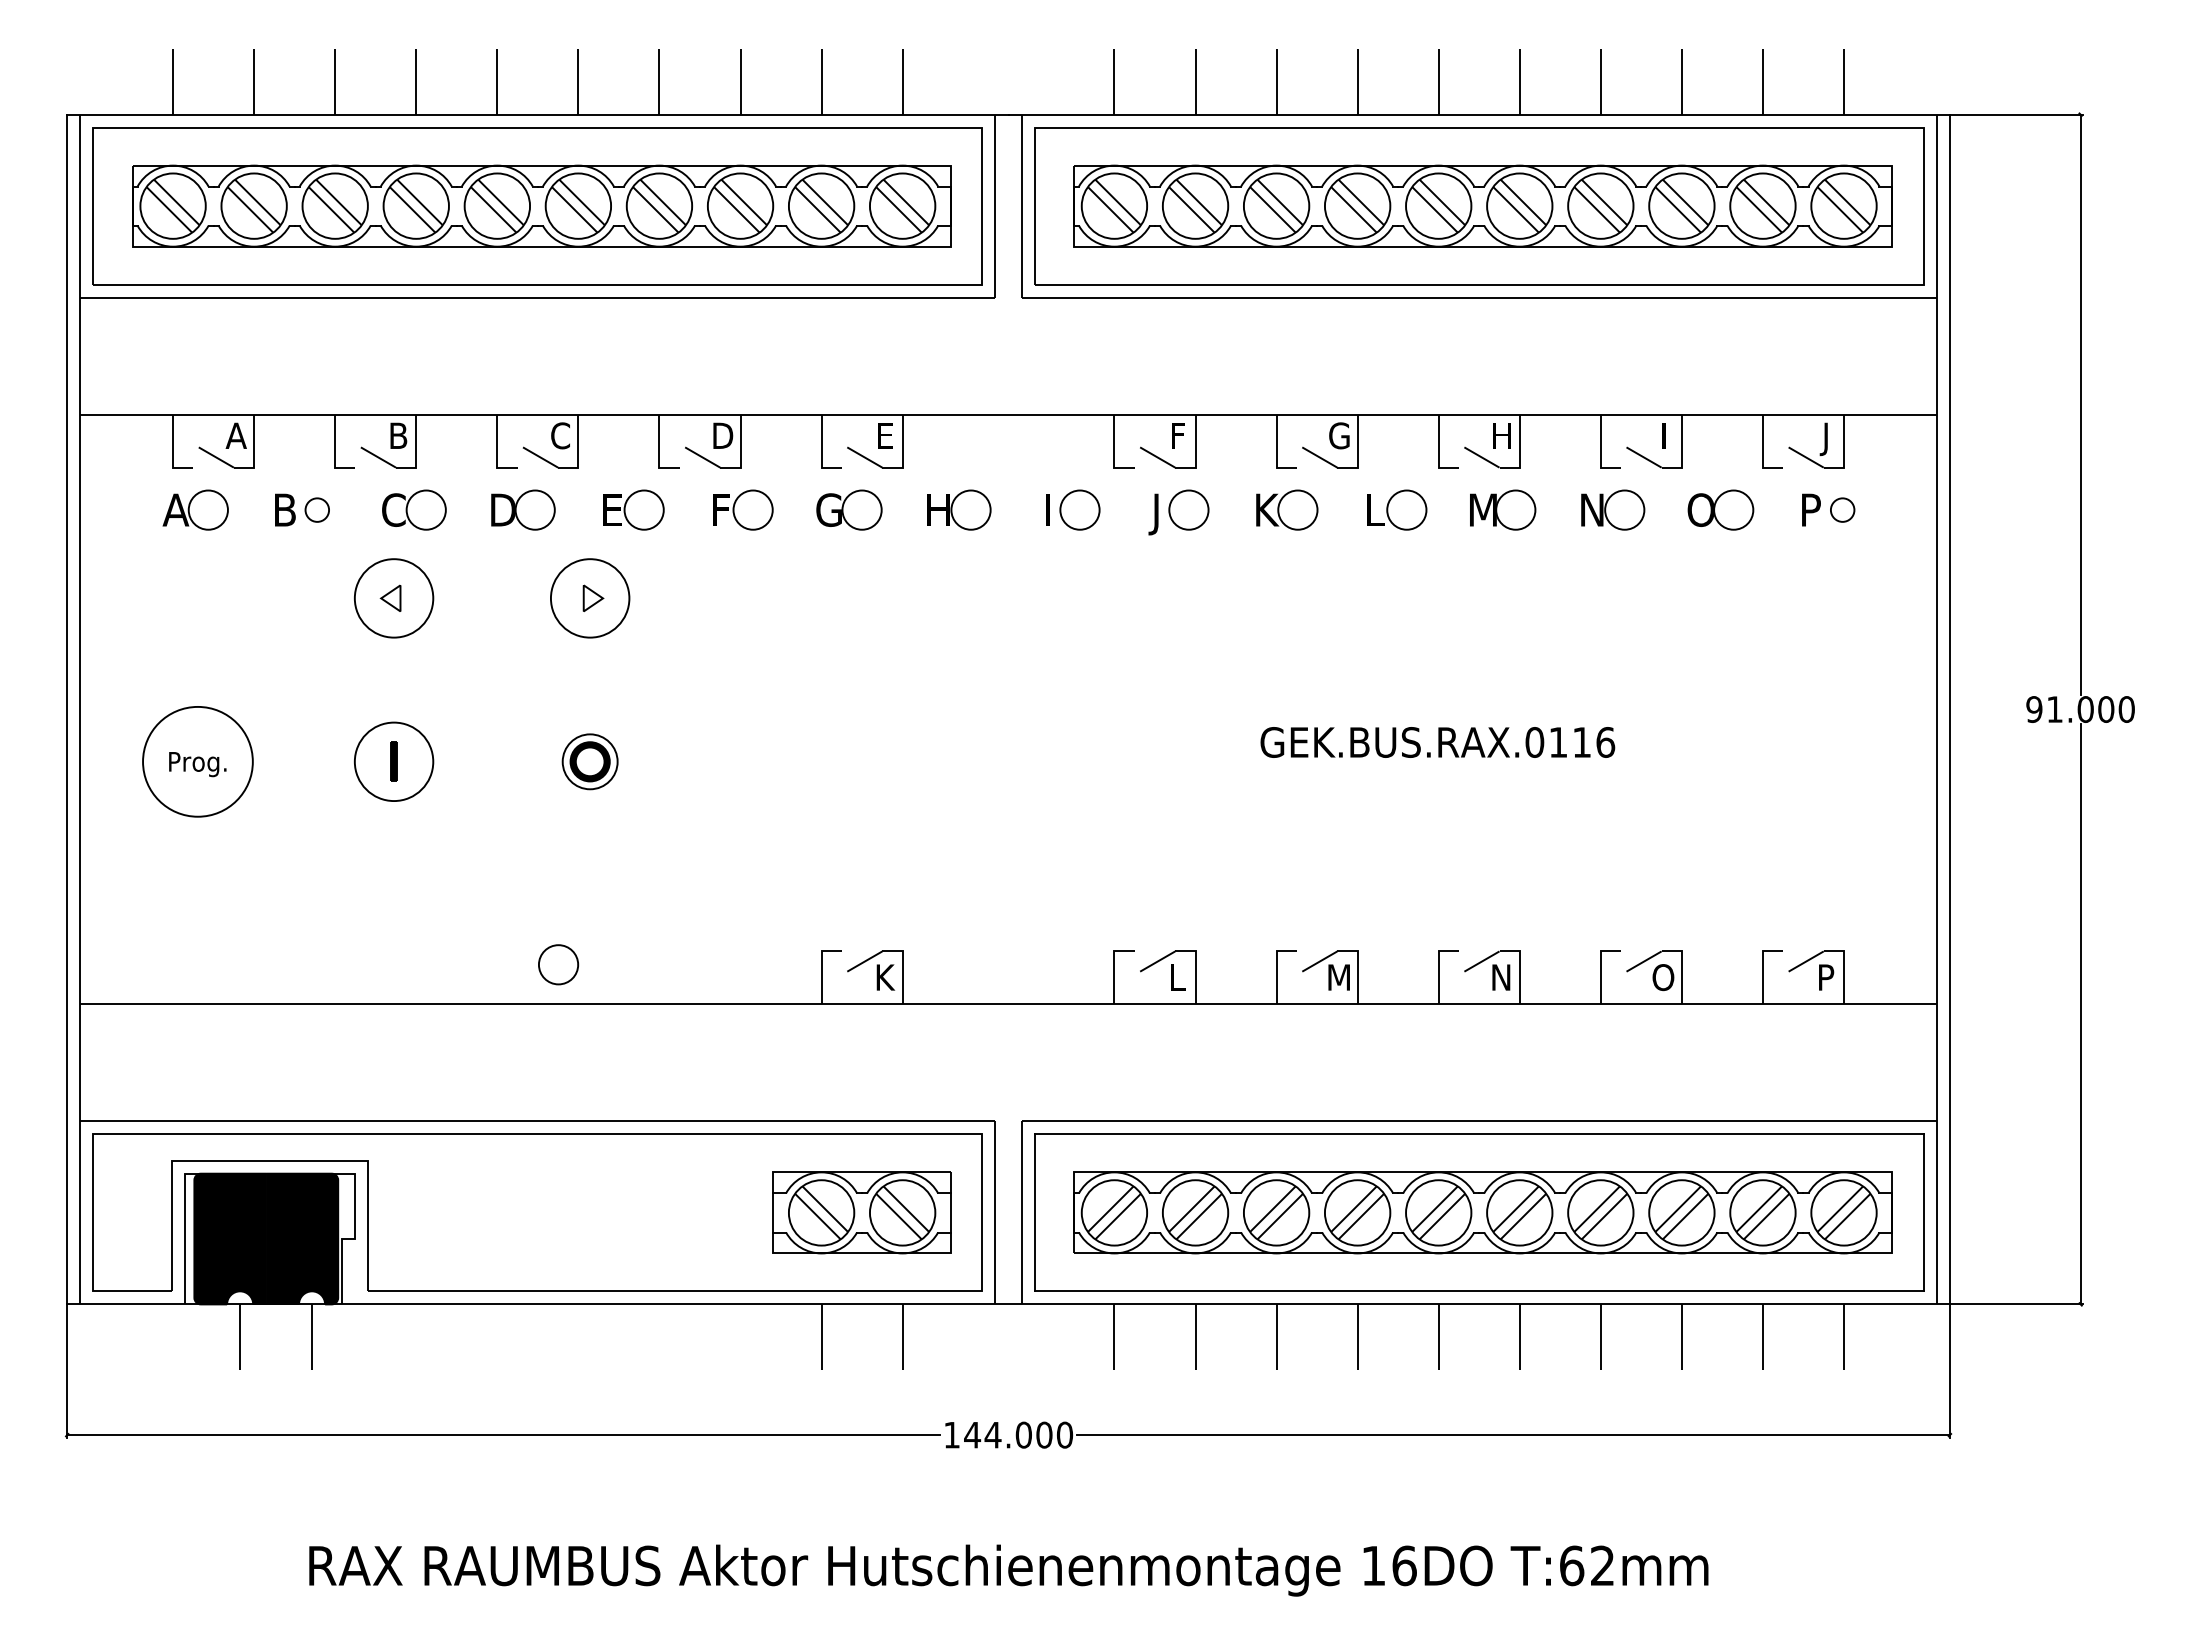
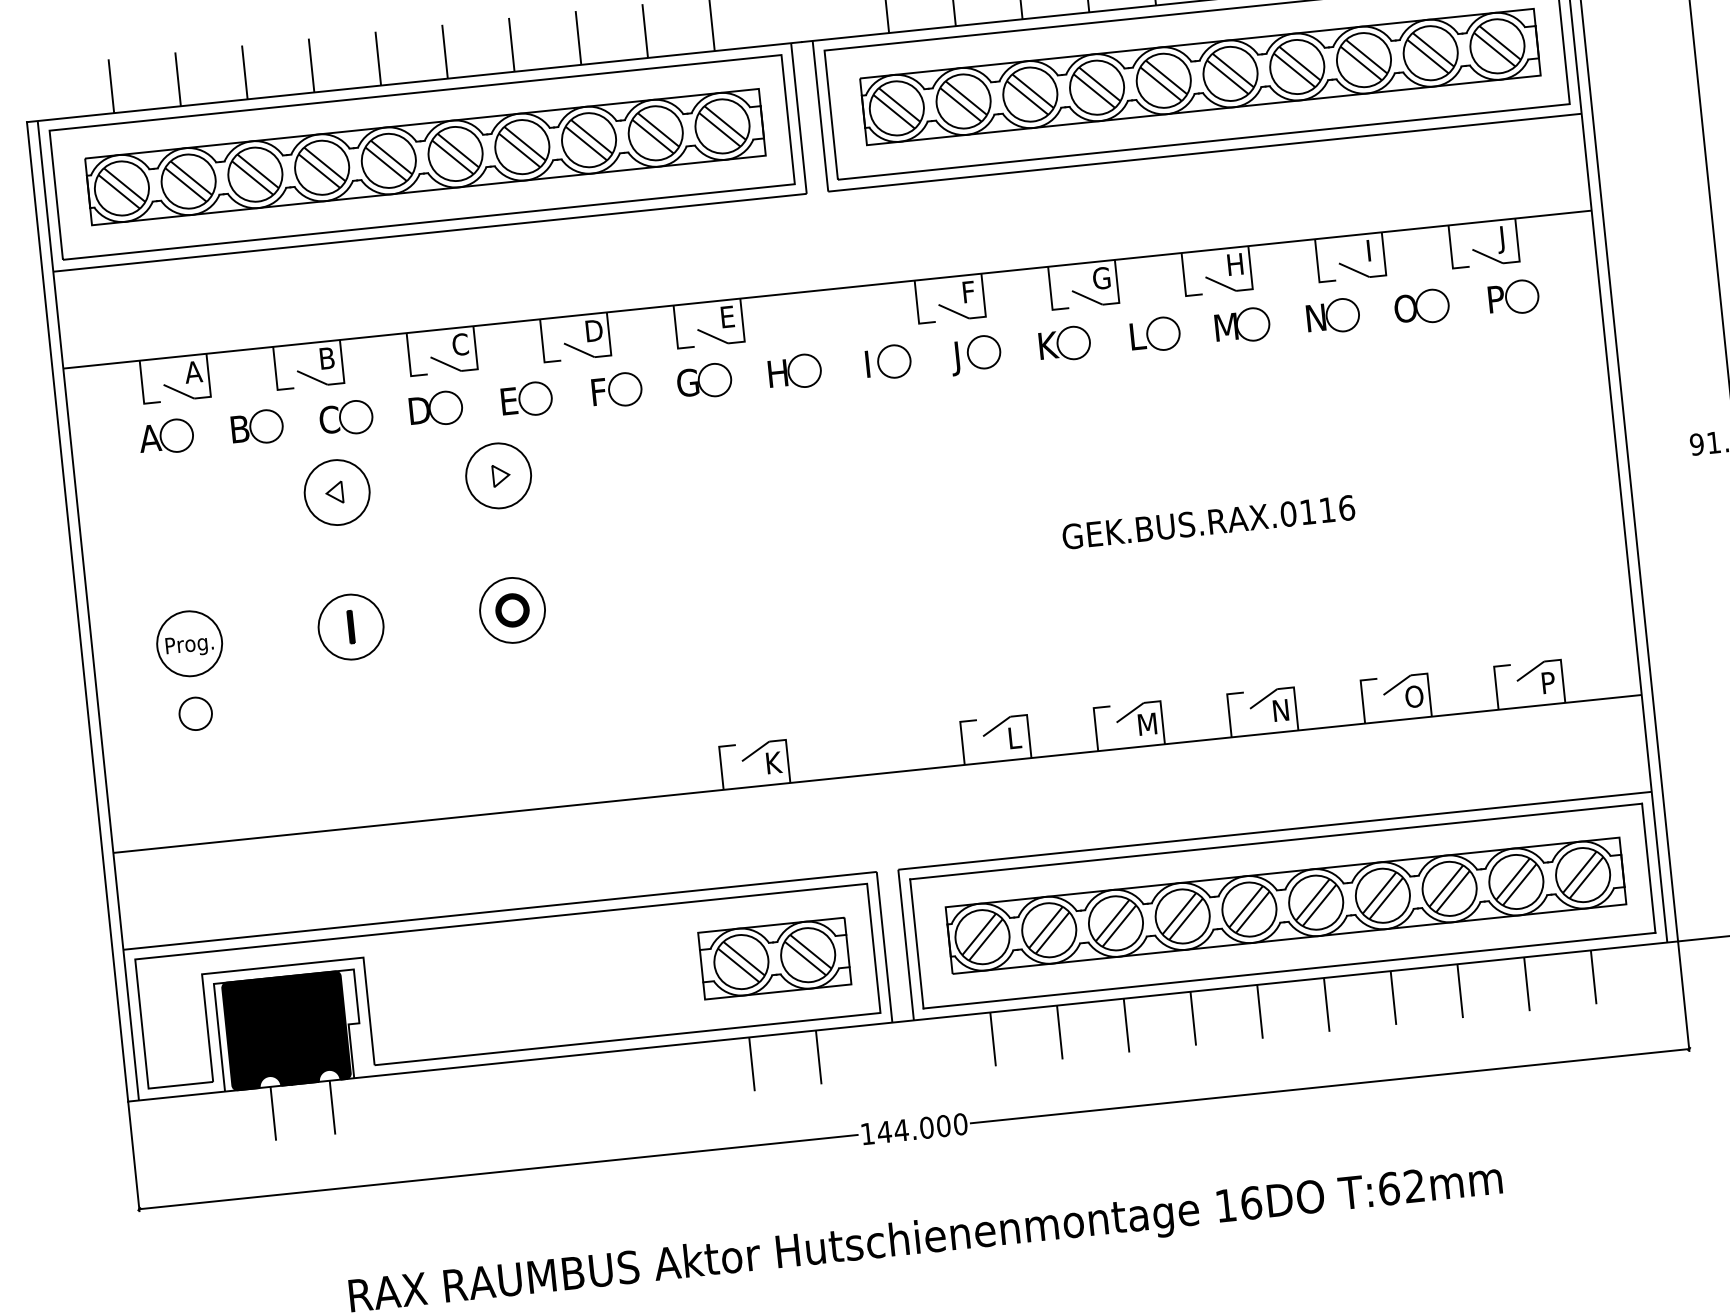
circle: (316, 509) -> (265, 425), size x1.67
circle: (1842, 509) -> (1522, 296), size x1.67
circle: (197, 761) -> (189, 643), size x0.71
circle: (589, 761) -> (511, 610), size x1.43
circle: (558, 964) -> (195, 713), moved

